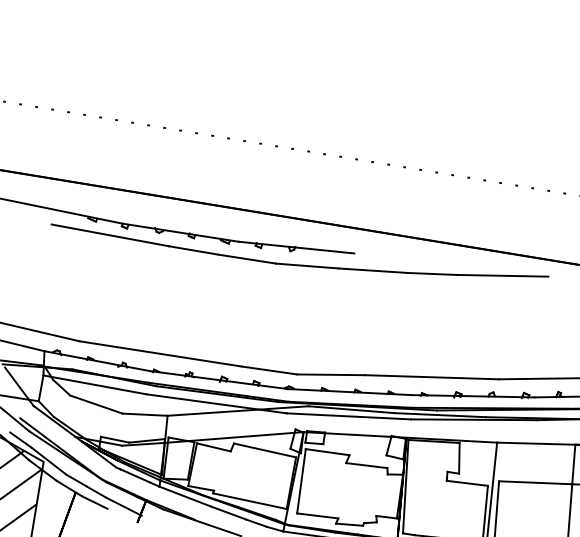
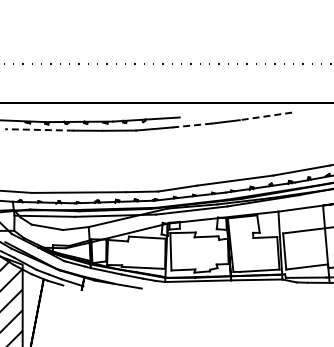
line: (108, 234) -> (38, 129), solid -> dashed
line: (373, 270) -> (192, 125), solid -> dashed
line: (501, 275) -> (265, 116), solid -> dashed

